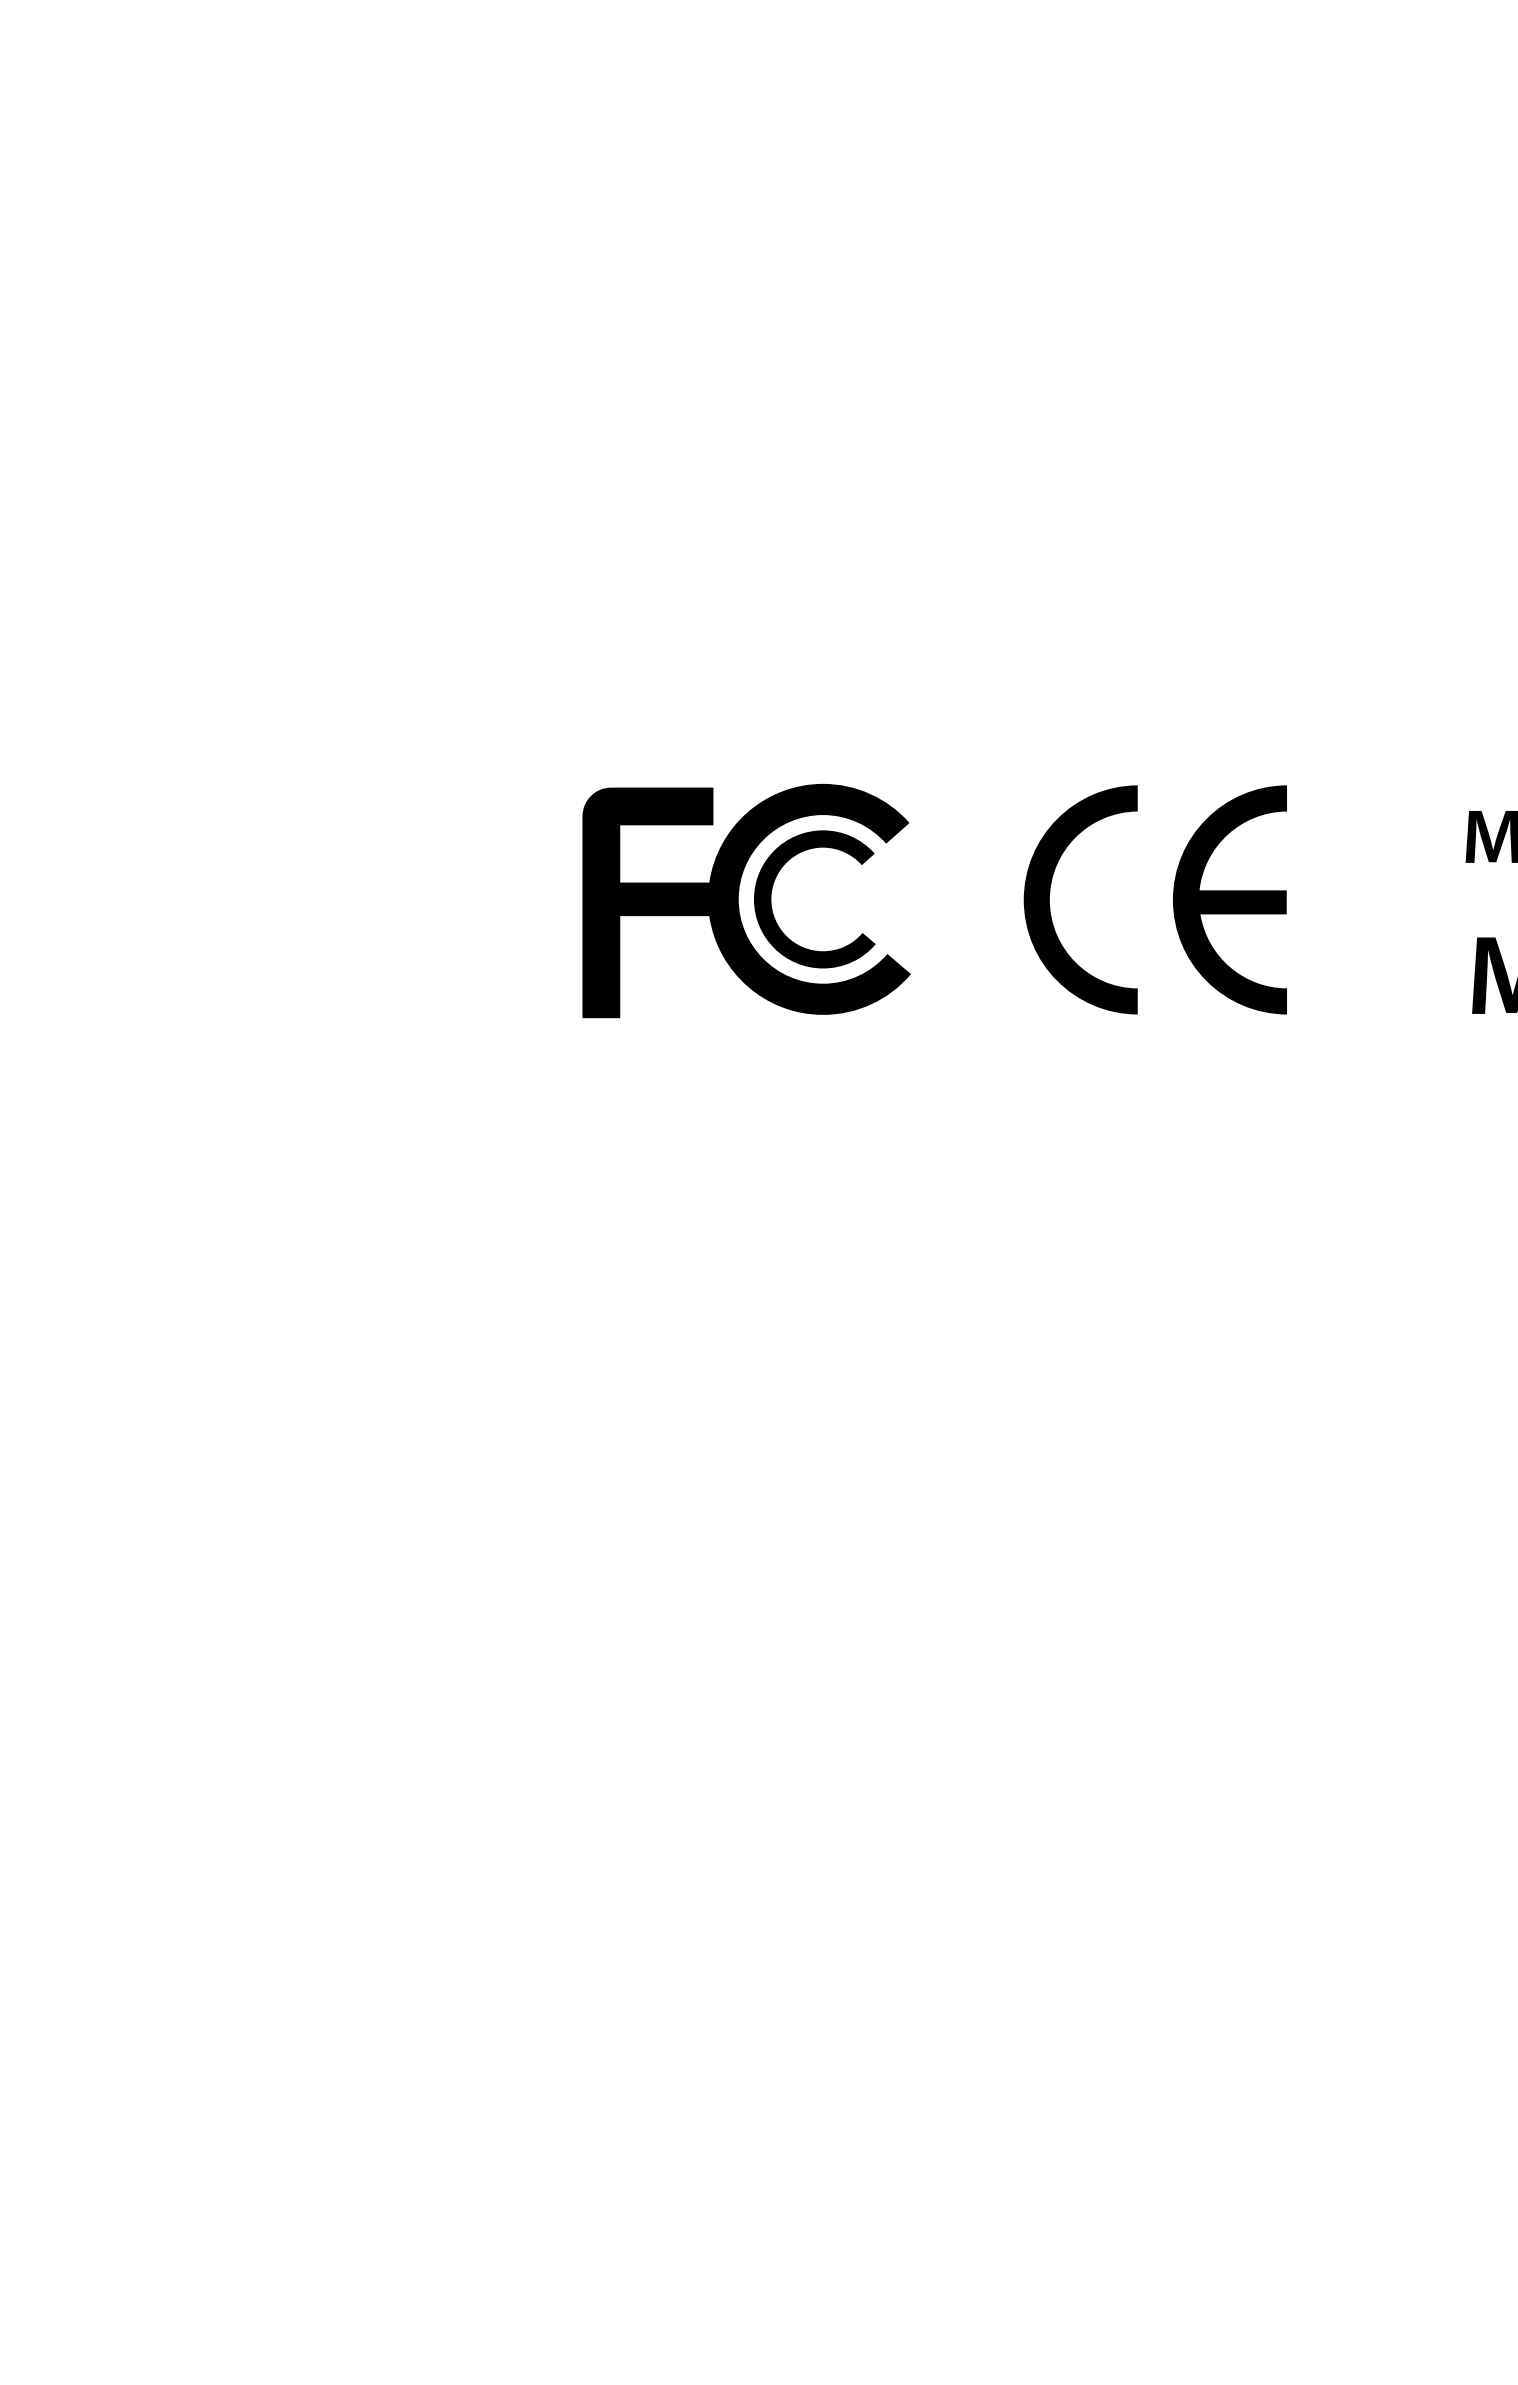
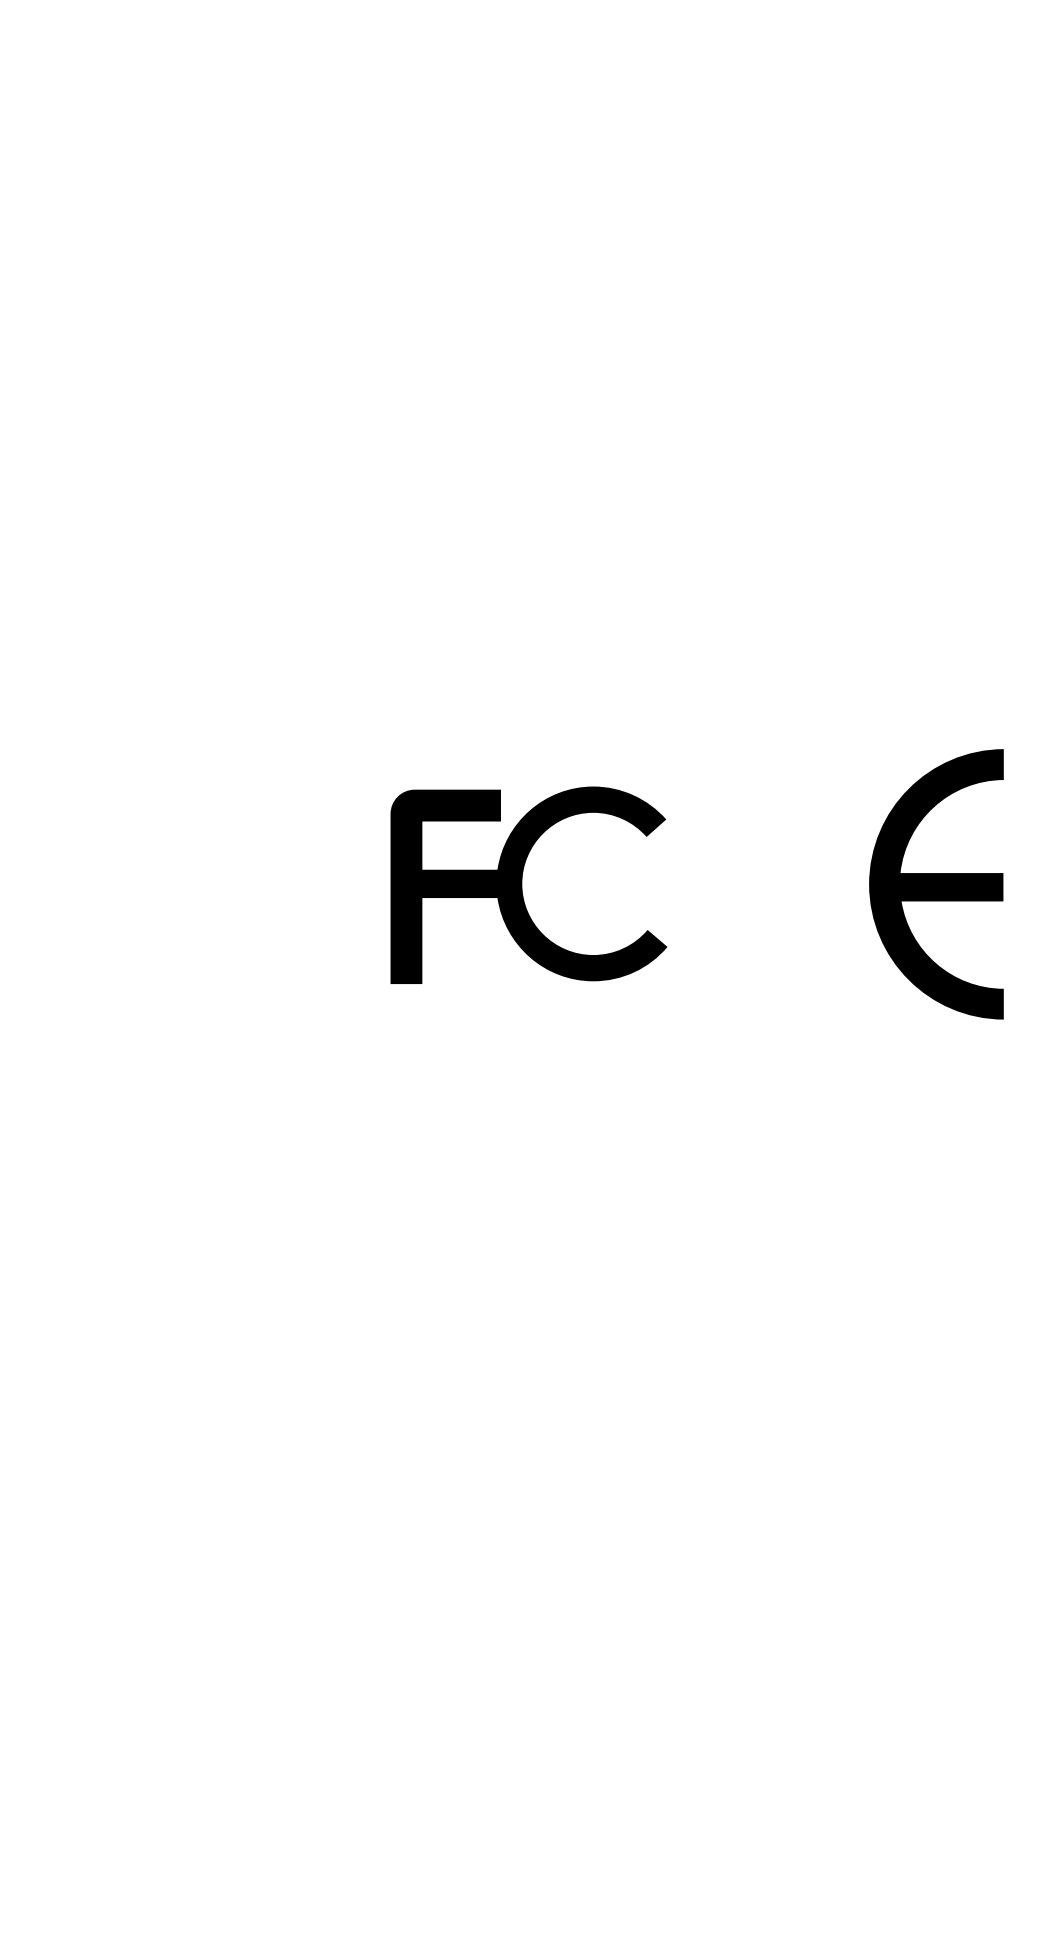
part: (772, 890) -> (550, 876), removed
fill: (1080, 899) -> (810, 884), removed
part: (1229, 899) -> (936, 884), size x1.4

